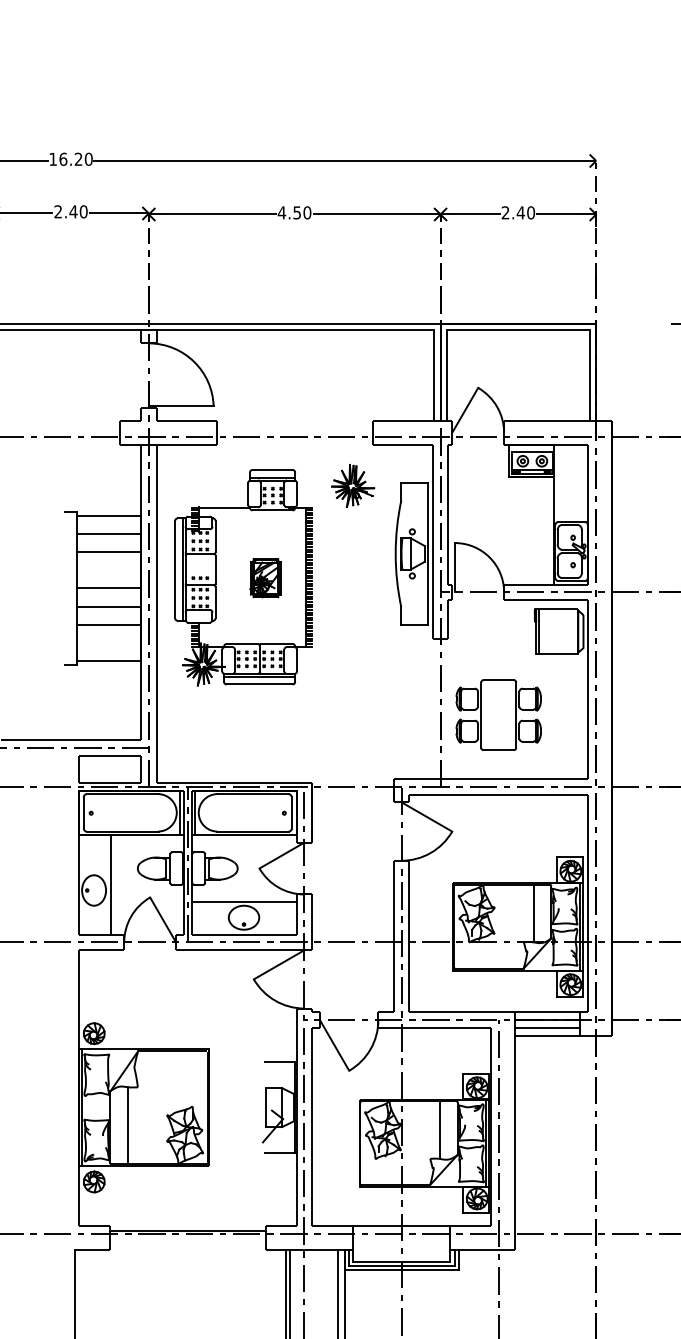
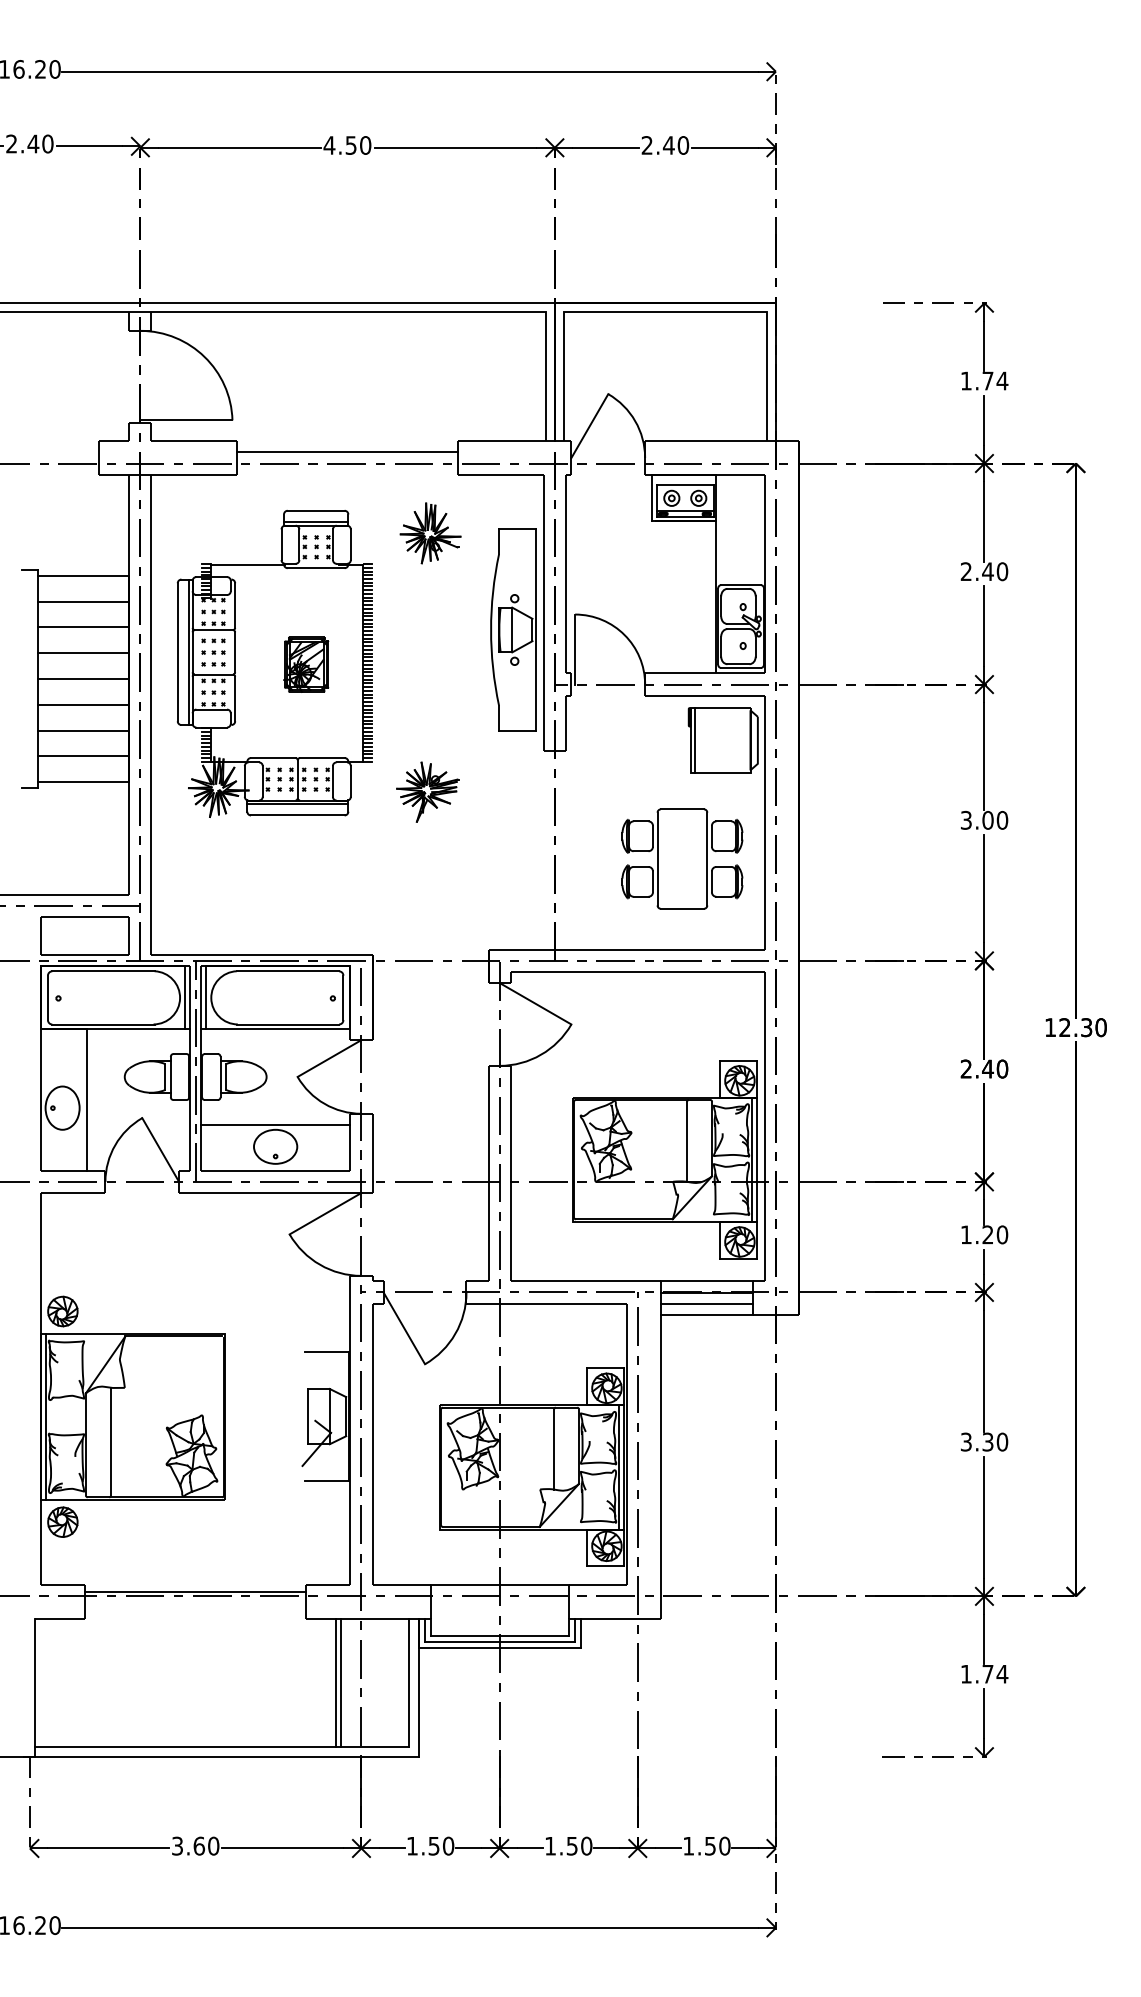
line: (294, 428) -> (347, 451), added
part: (200, 565) -> (213, 646), added
line: (108, 570) -> (83, 653), added
line: (108, 642) -> (83, 756), added
part: (350, 667) -> (427, 791), added
part: (498, 714) -> (682, 858), moved

